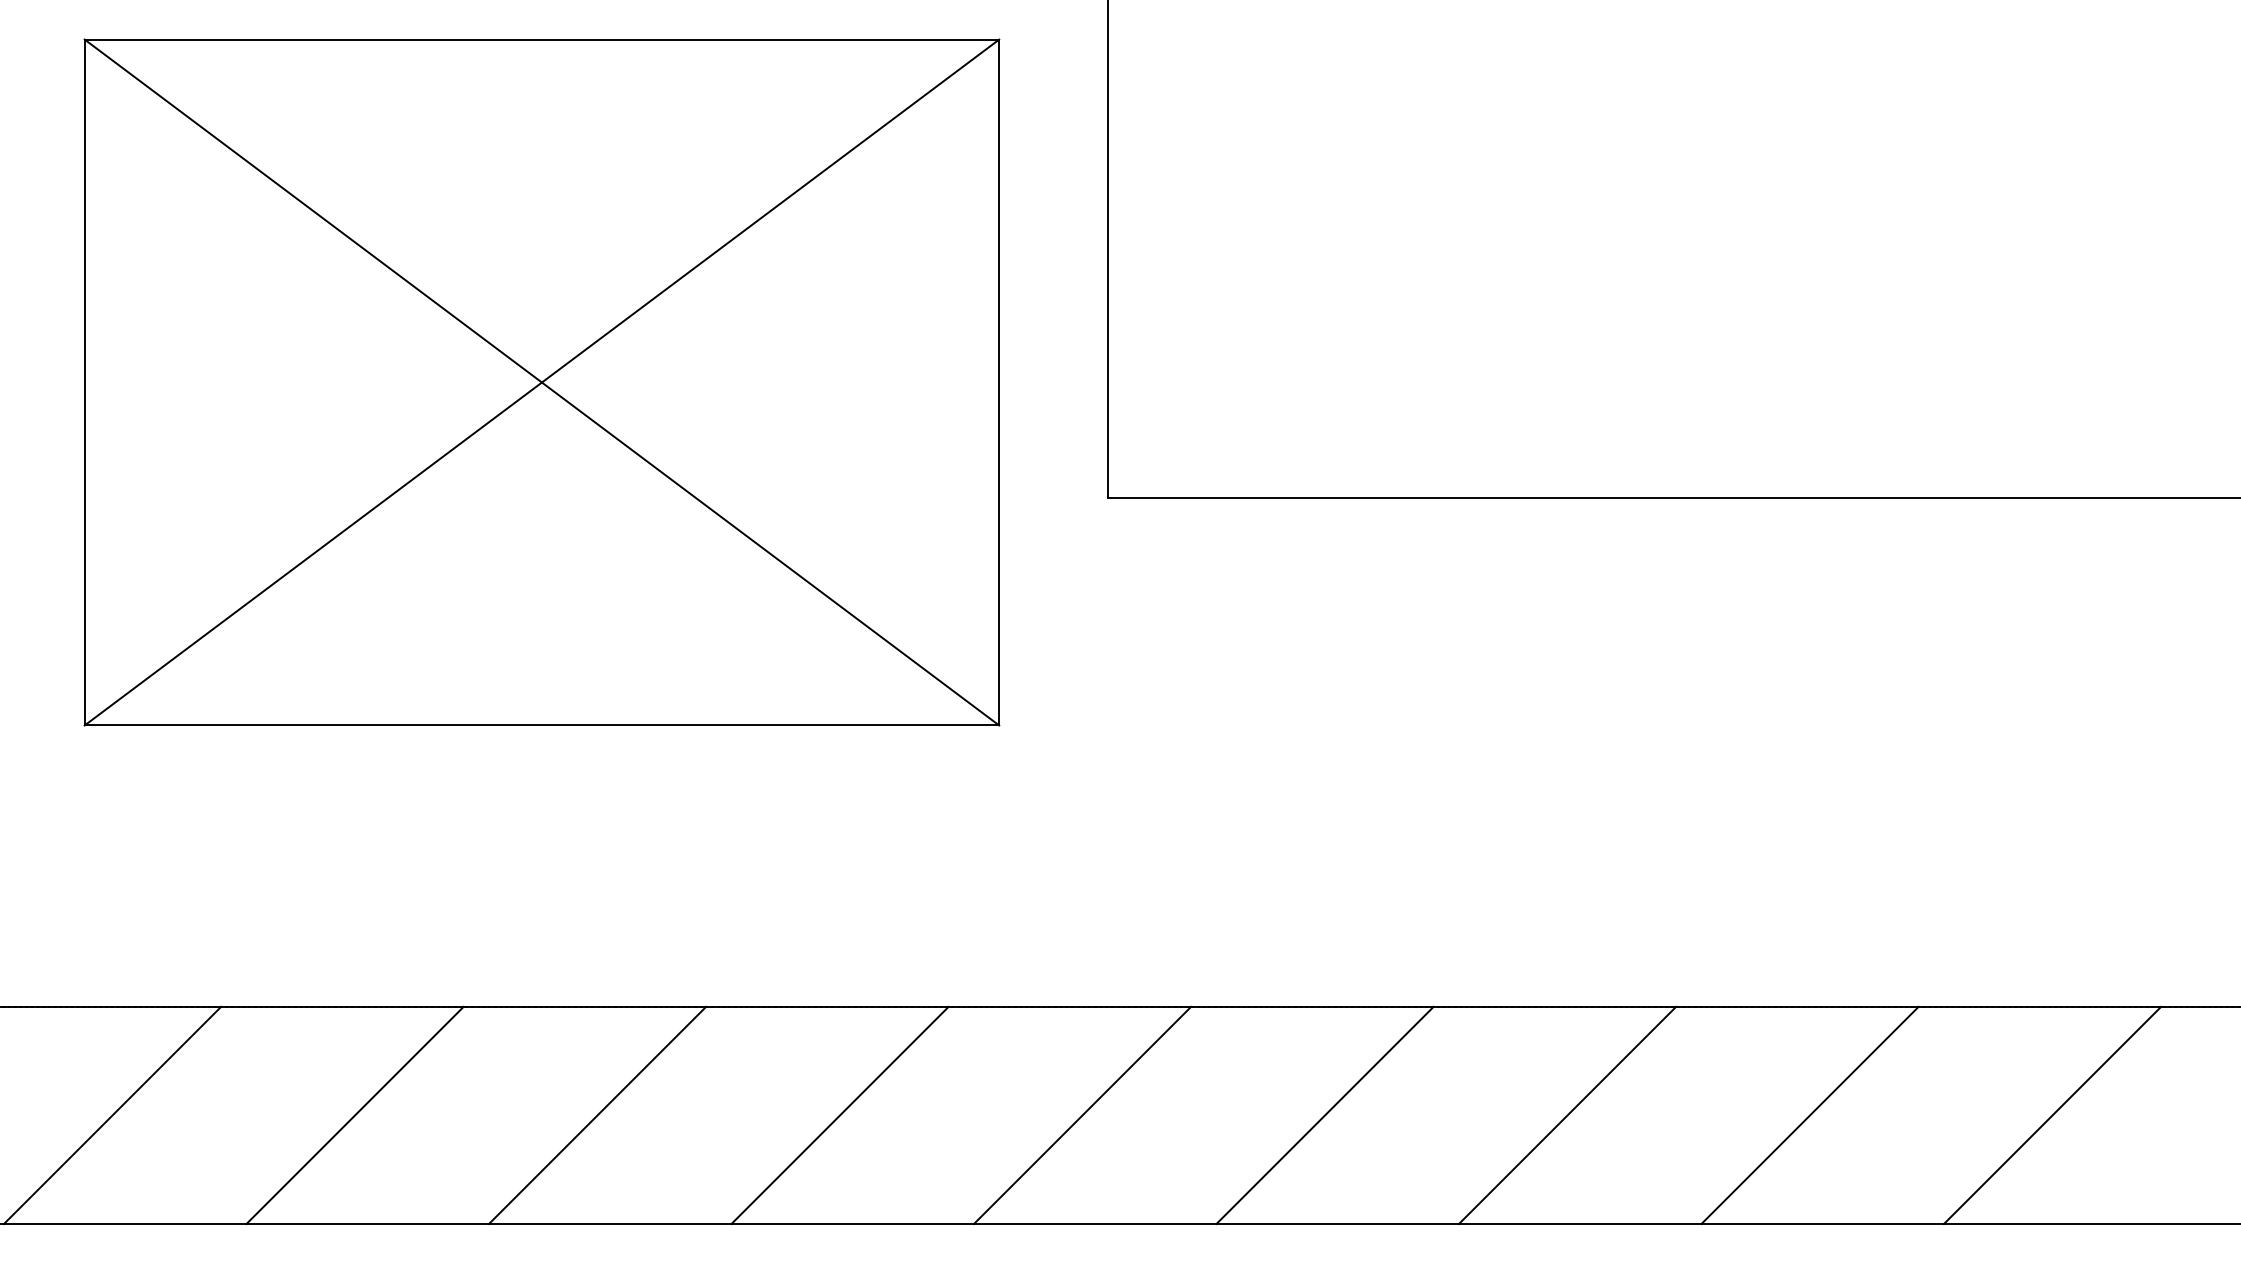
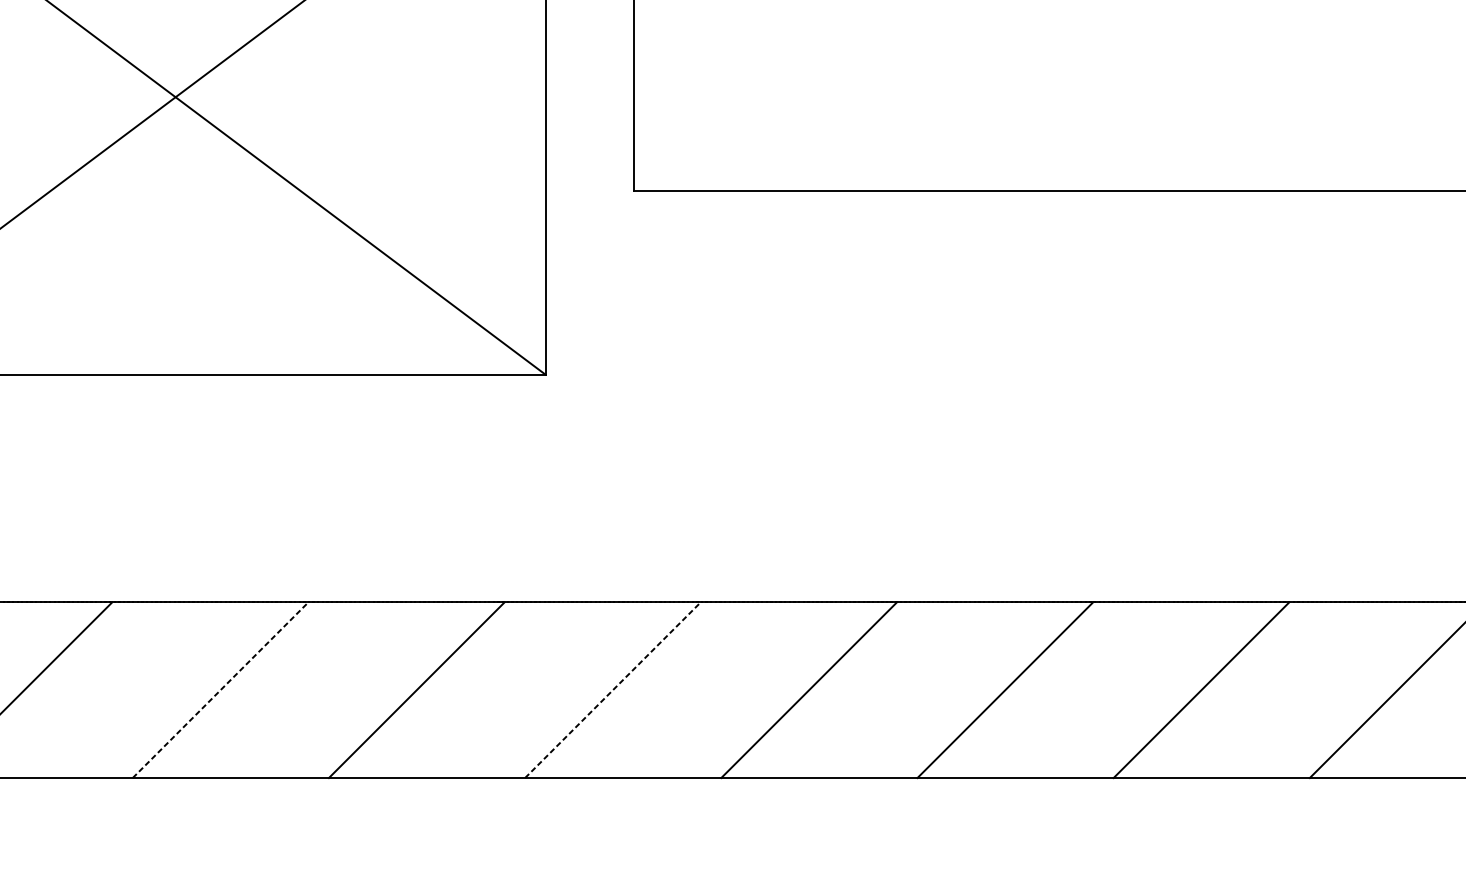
line: (597, 1115) -> (220, 690), solid -> dashed
line: (1082, 1115) -> (612, 690), solid -> dashed

